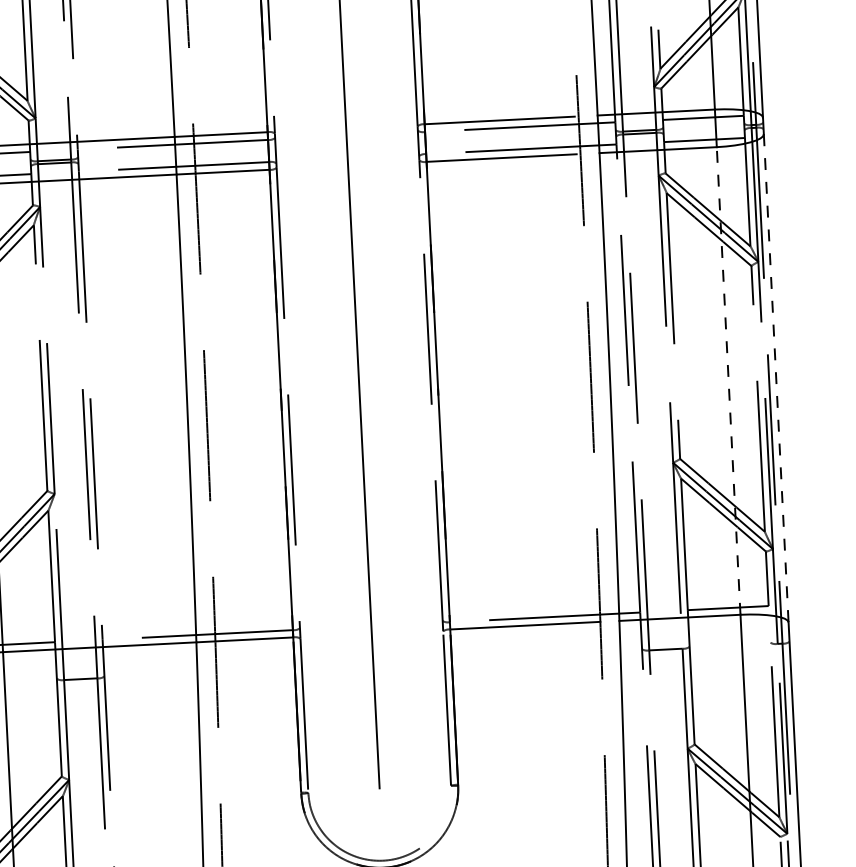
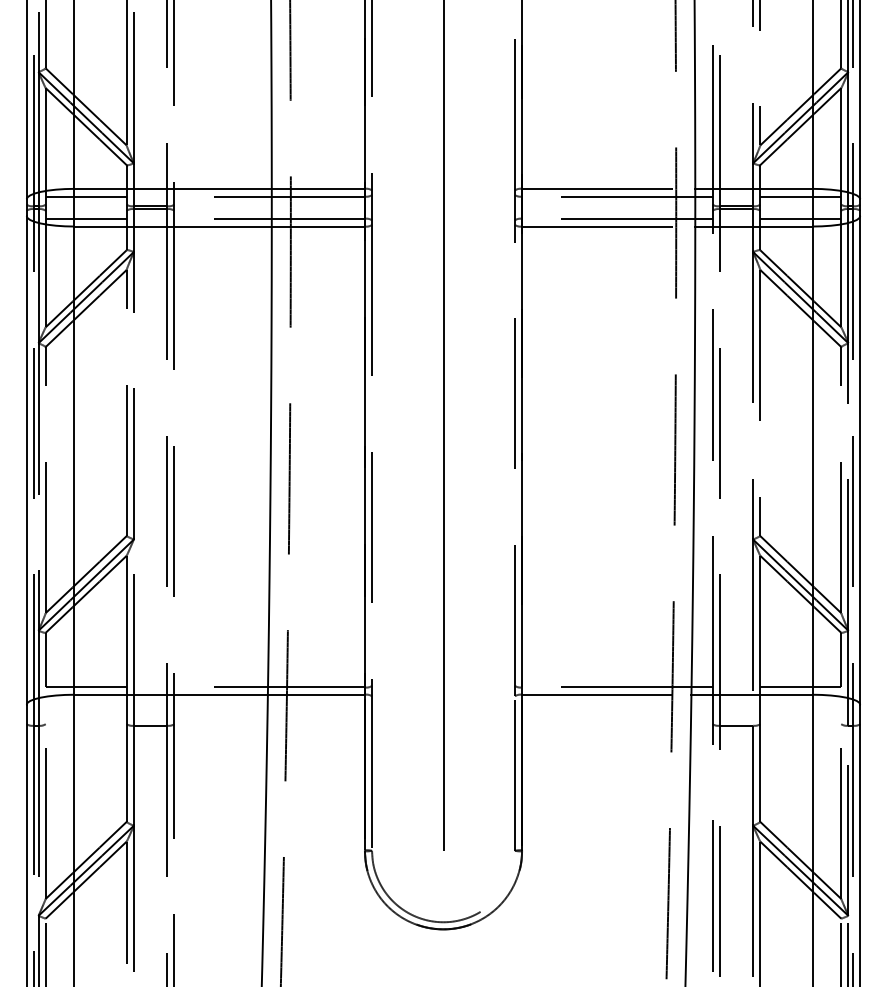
line: (776, 378) -> (860, 460), dashed -> solid
line: (728, 380) -> (812, 460), dashed -> solid

